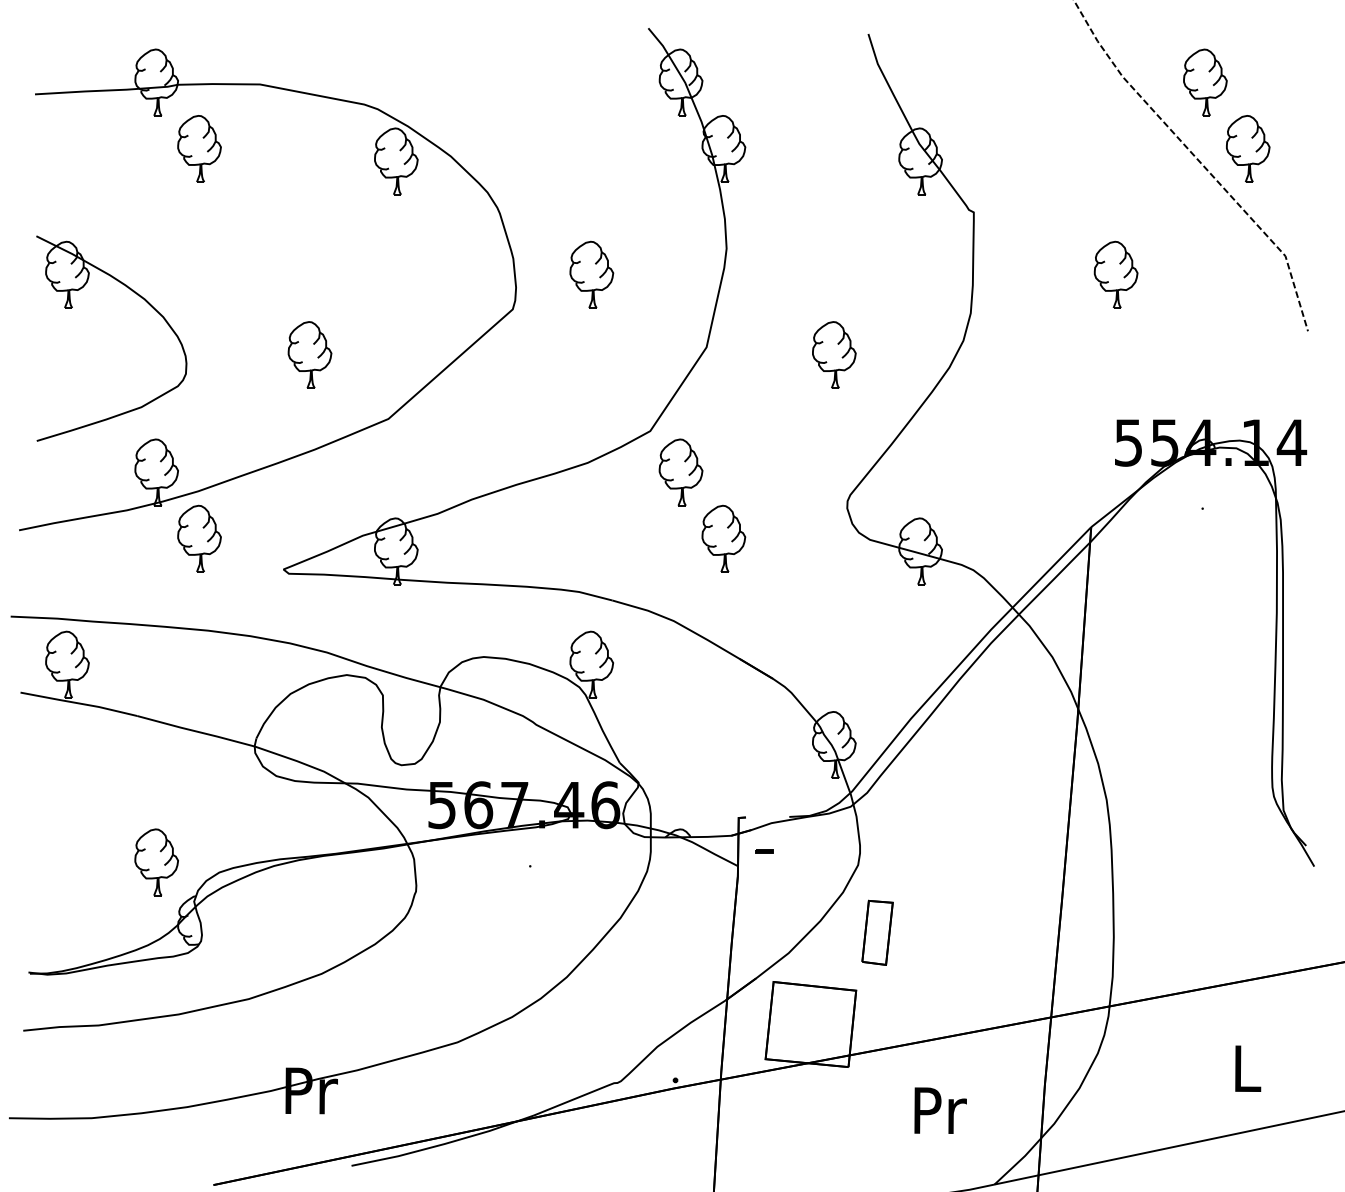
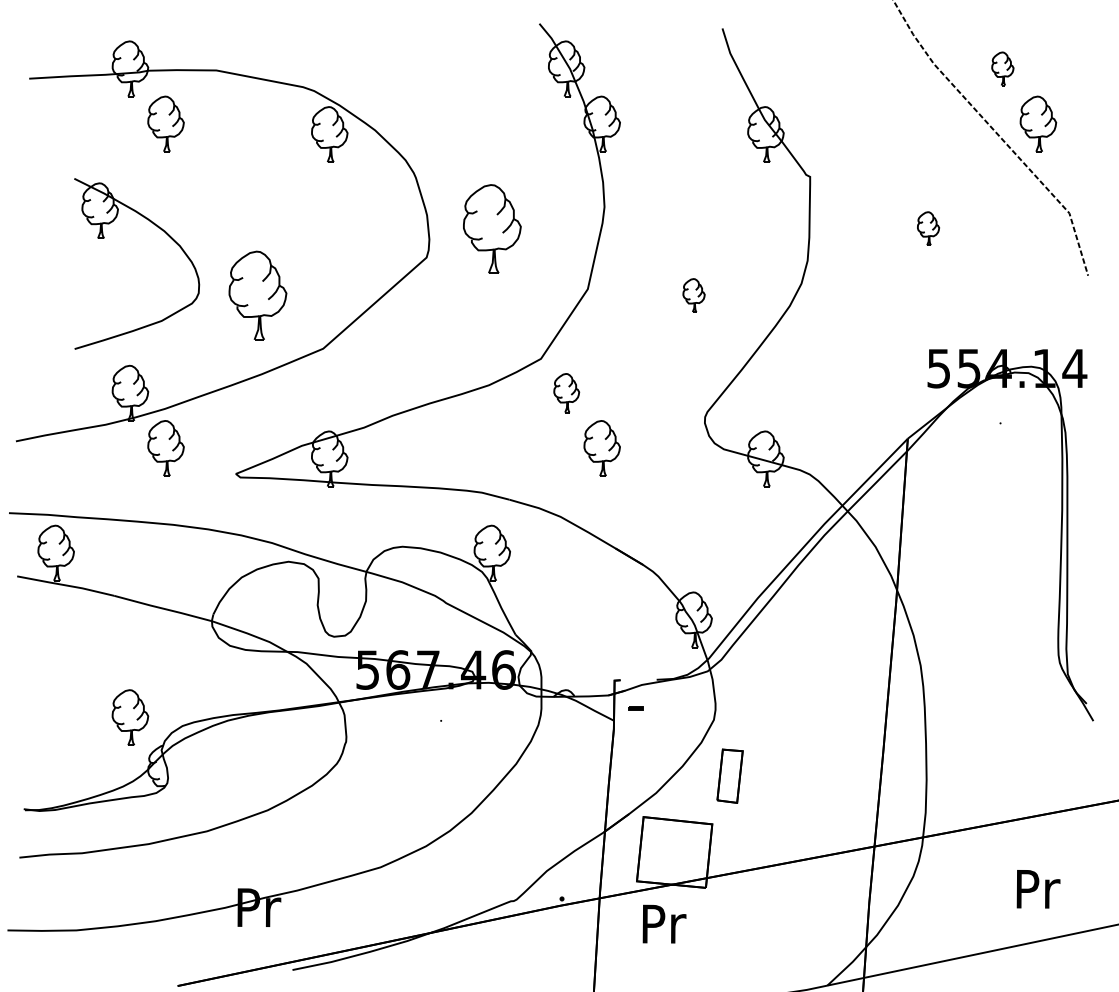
part: (1205, 82) -> (1002, 68), size x0.6
part: (591, 274) -> (492, 228), size x1.6
part: (1116, 274) -> (928, 228), size x0.6
part: (141, 298) -> (161, 230), moved
part: (309, 354) -> (257, 295), size x1.6
part: (833, 354) -> (693, 295), size x0.6
part: (680, 471) -> (566, 392), size x0.7
text: (1248, 1069) -> (1038, 889), L -> Pr
text: (940, 1109) -> (664, 923), moved

